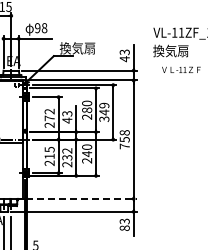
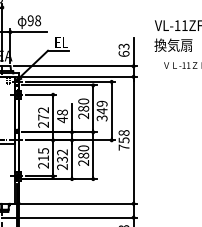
text: (77, 48) -> (73, 42), 換気扇 -> EL
text: (124, 59) -> (123, 54), 43 -> 63
text: (66, 113) -> (61, 112), 43 -> 48
text: (87, 154) -> (84, 156), 240 -> 280
line: (81, 198) -> (77, 203), dashed -> solid

